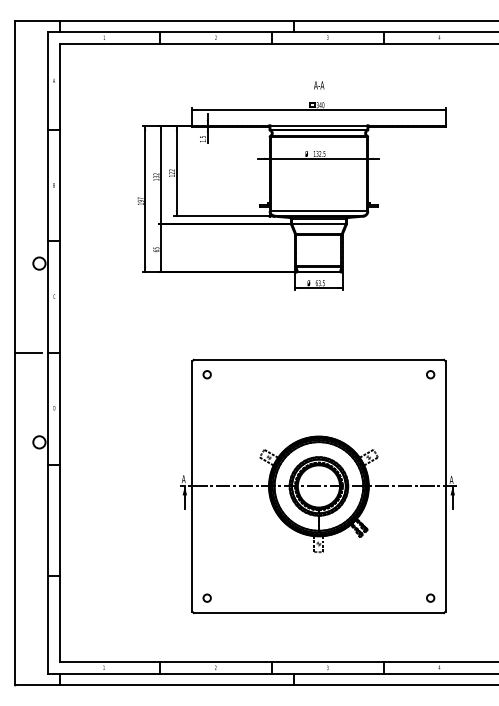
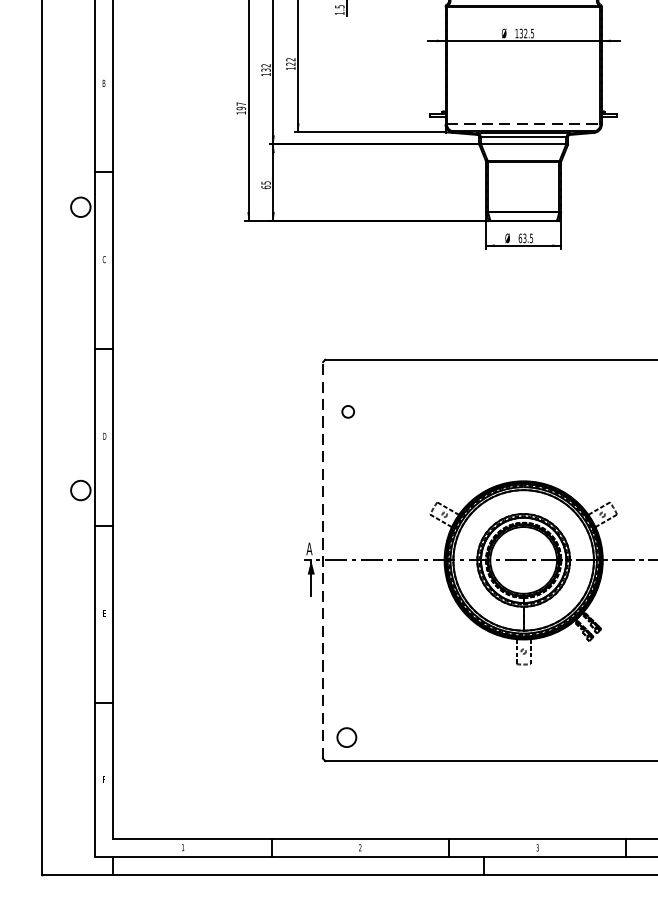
line: (319, 211) -> (524, 124), solid -> dashed
line: (27, 353) -> (61, 349), removed
circle: (206, 374) -> (347, 411), moved
line: (192, 485) -> (323, 558), solid -> dashed
circle: (206, 597) -> (345, 736), size x1.6

